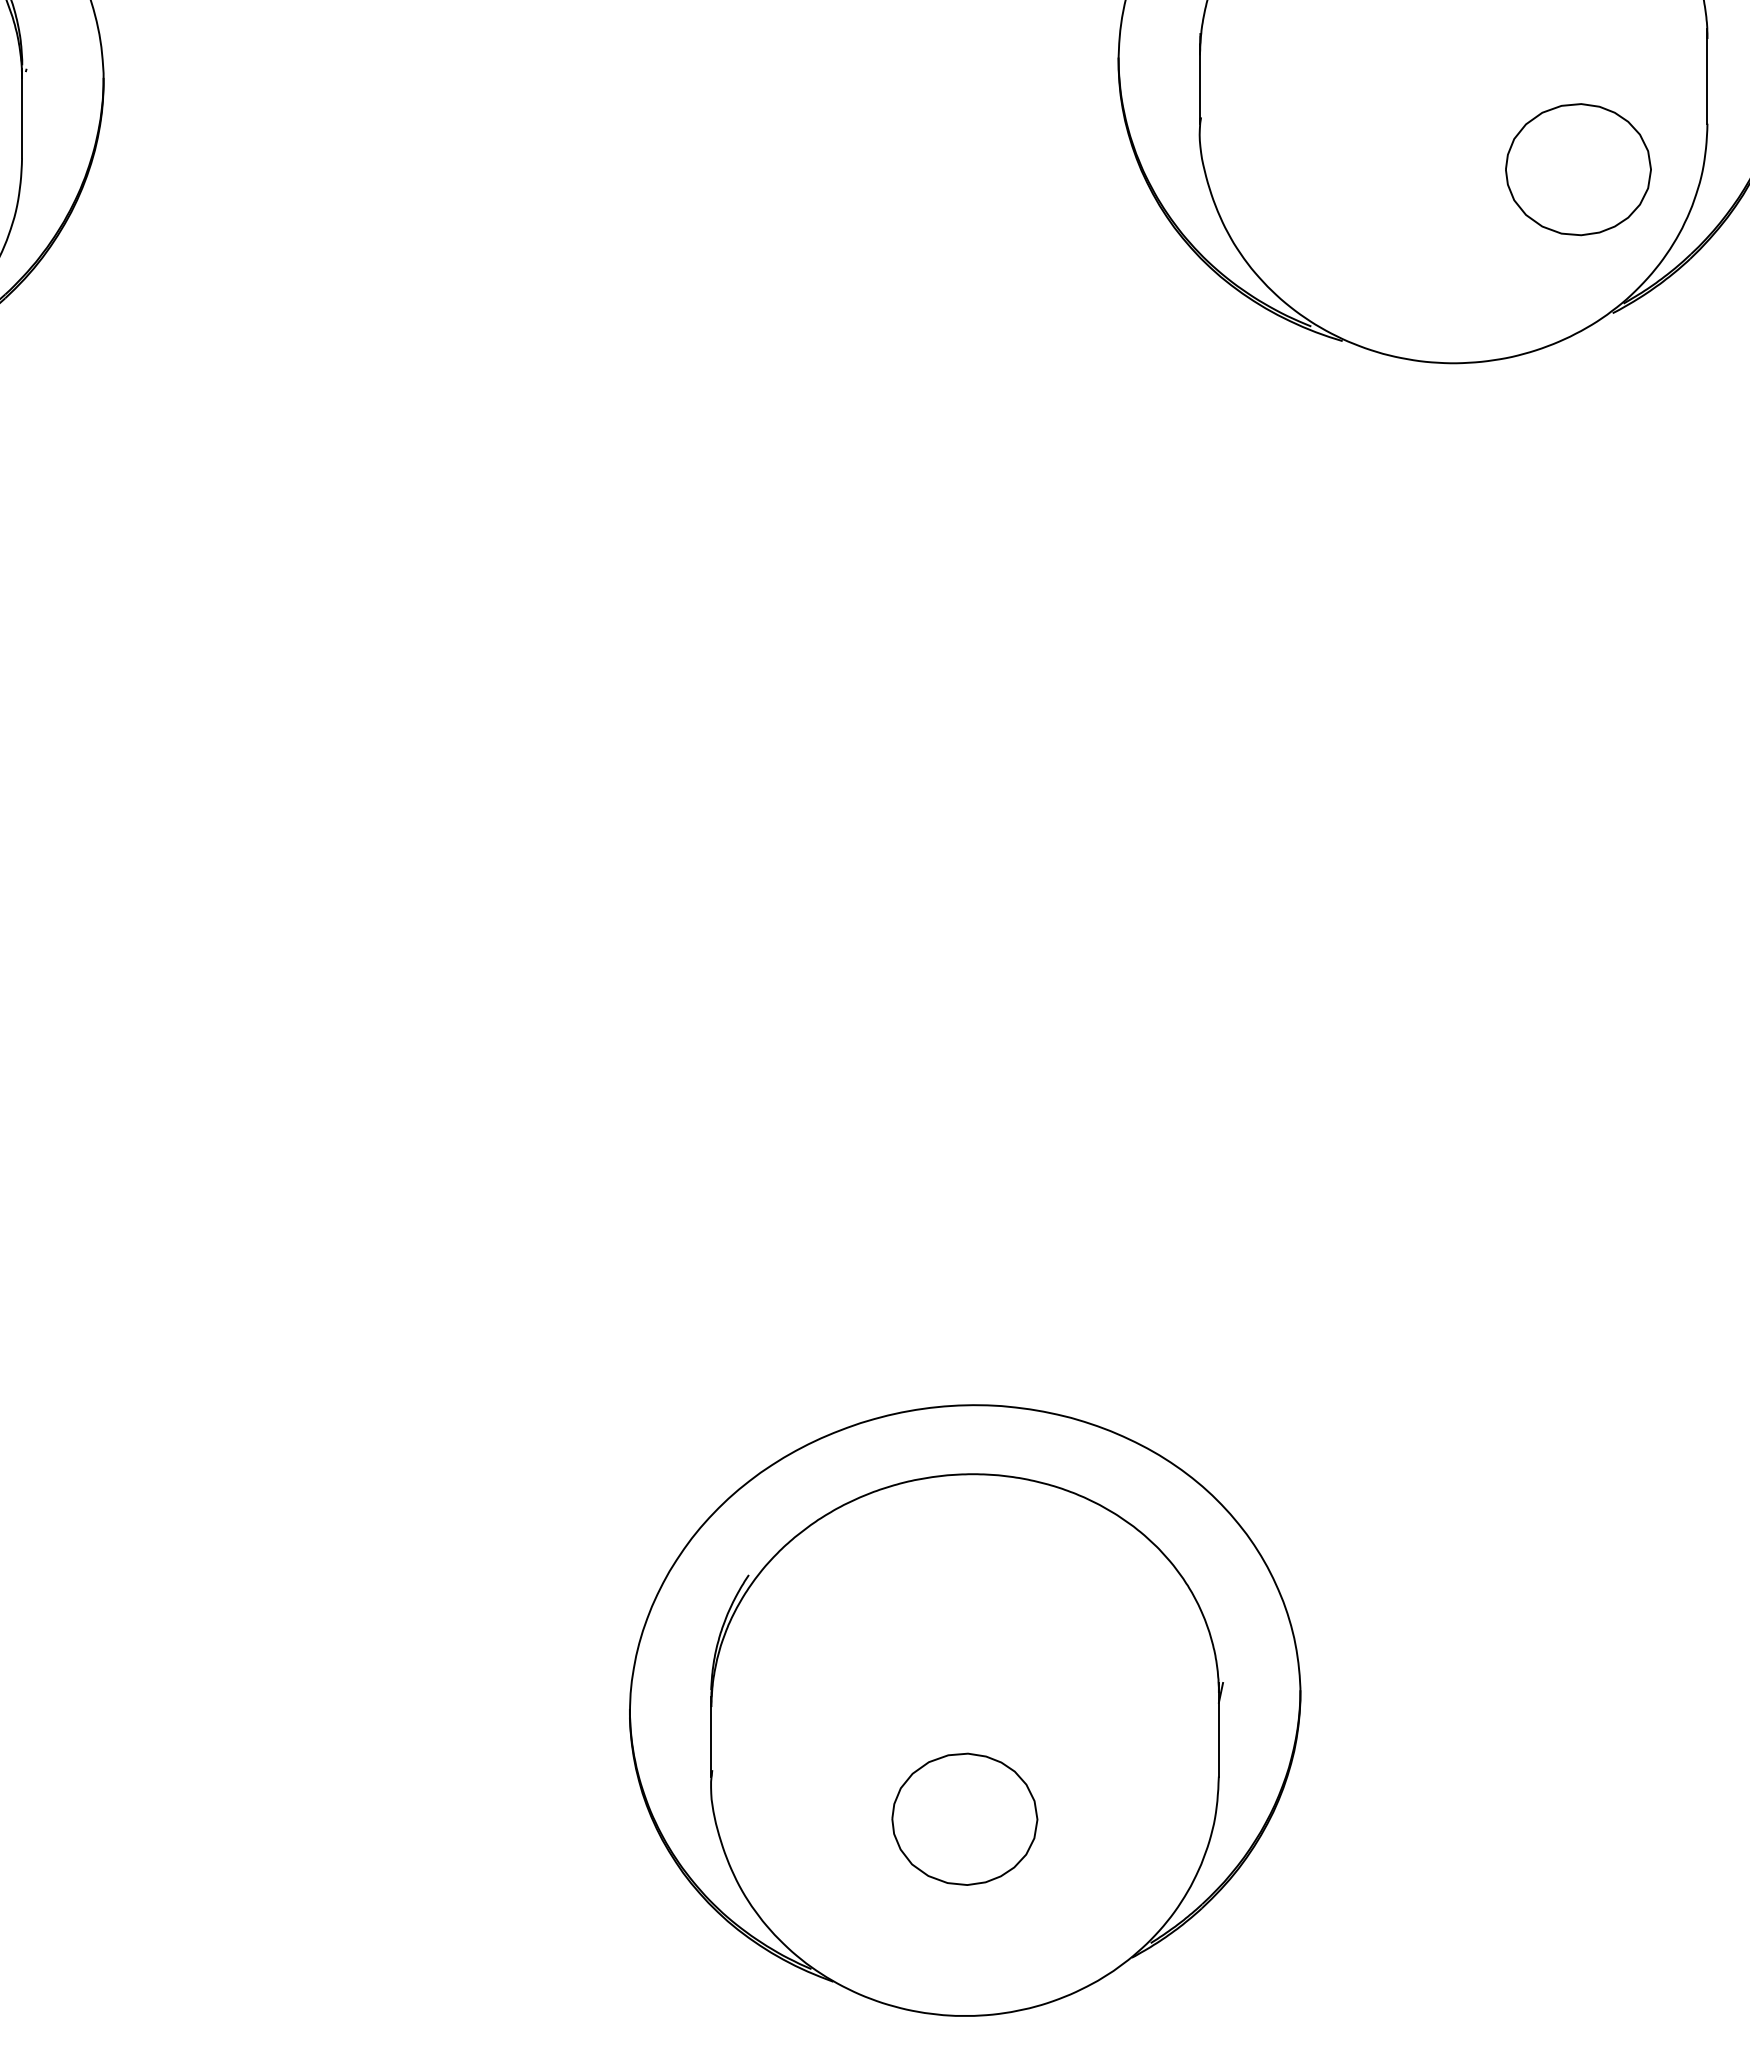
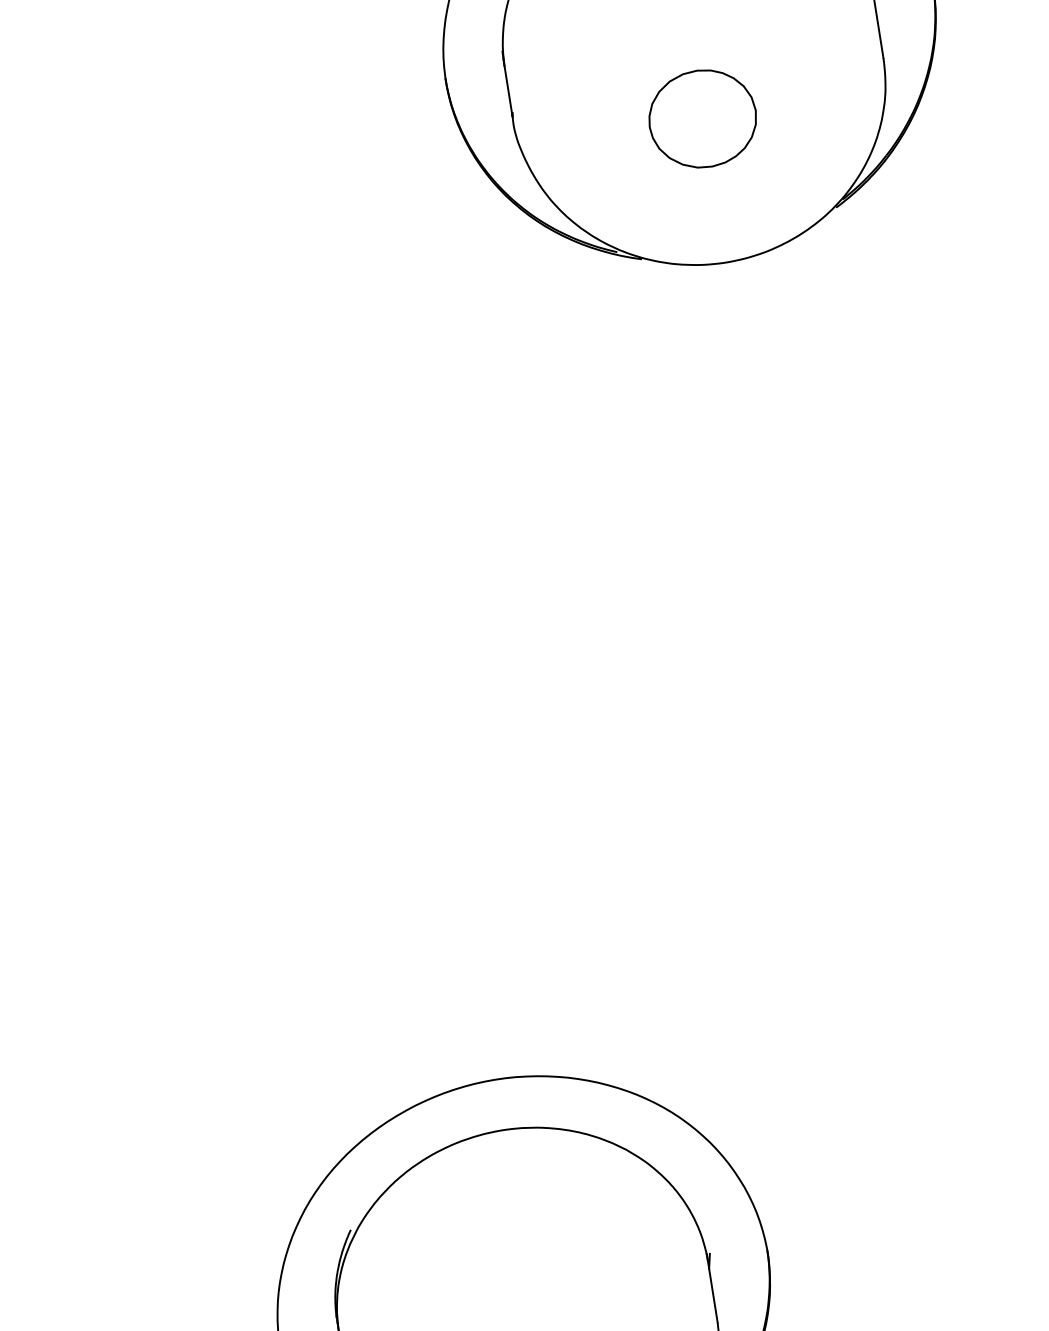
part: (1578, 169) -> (702, 118), moved

